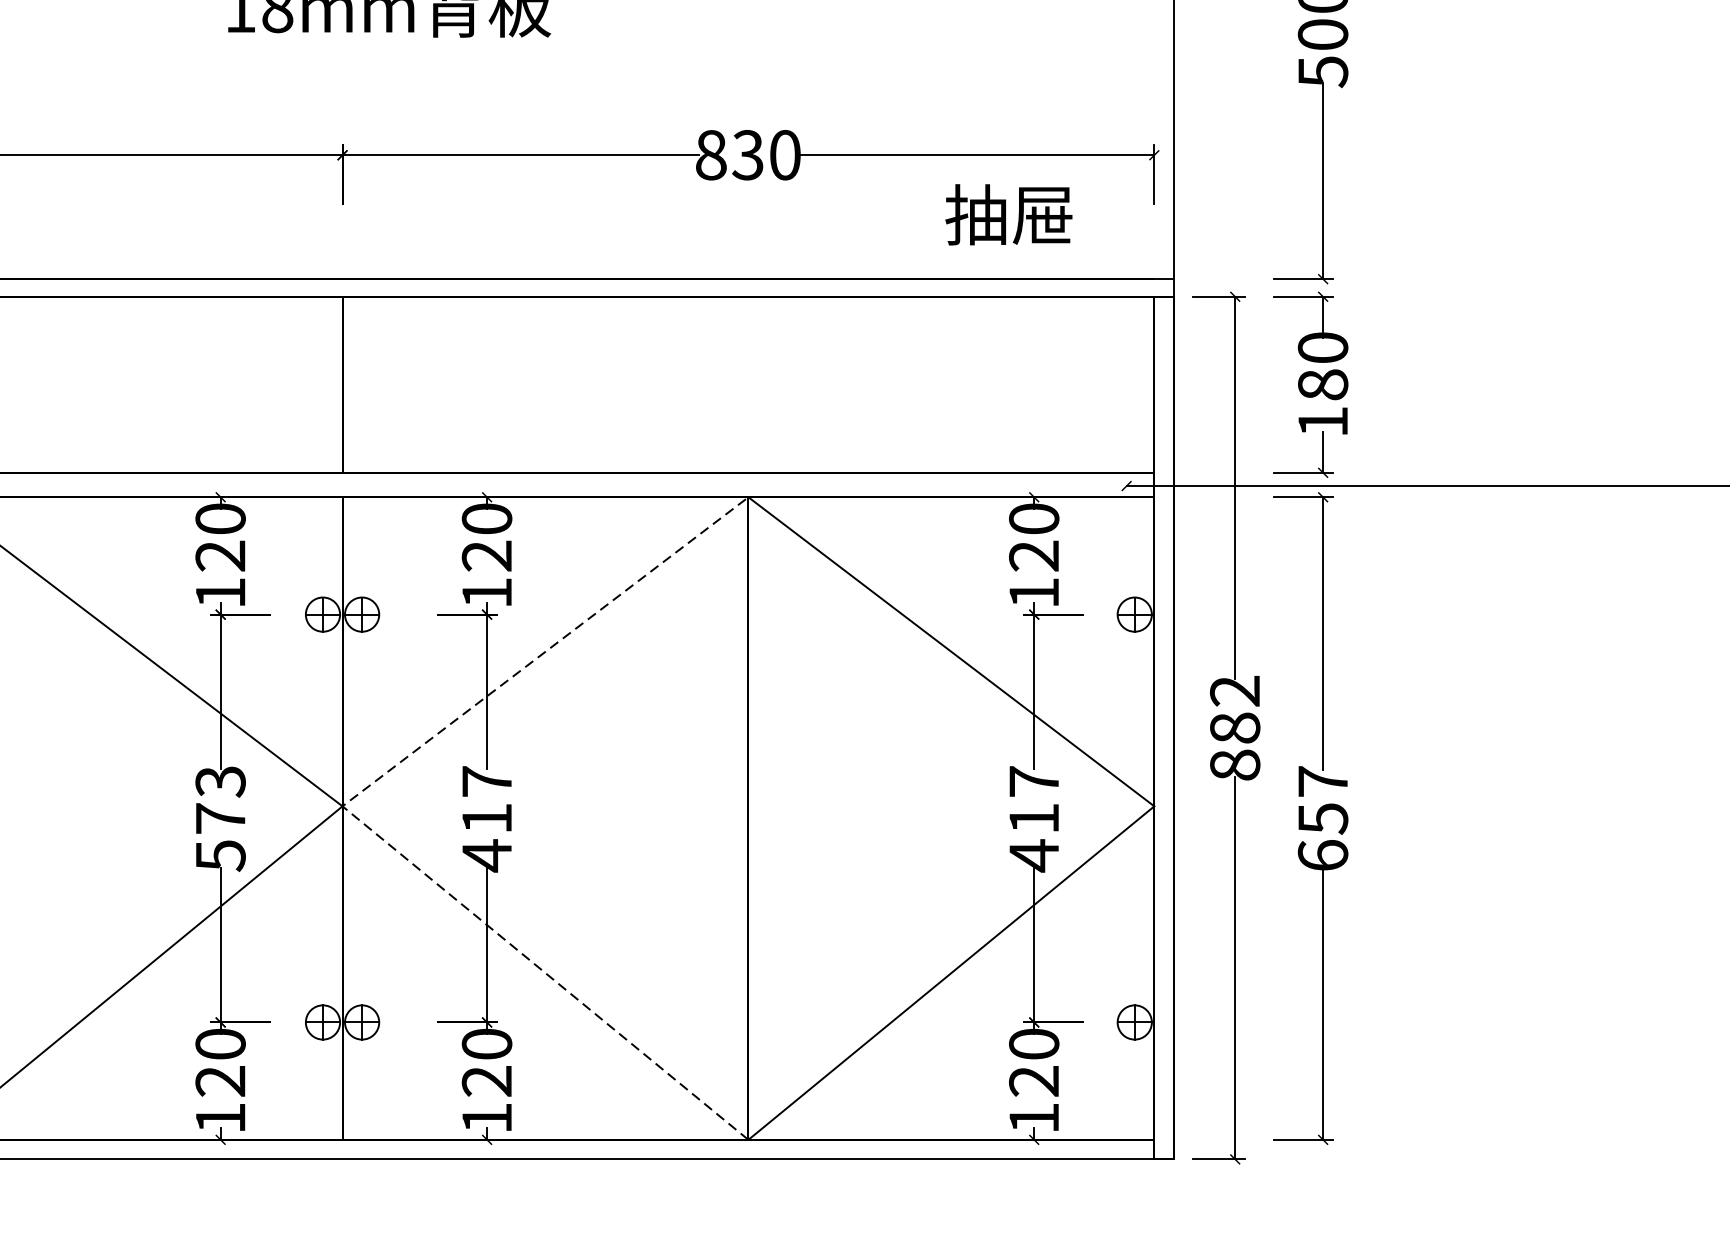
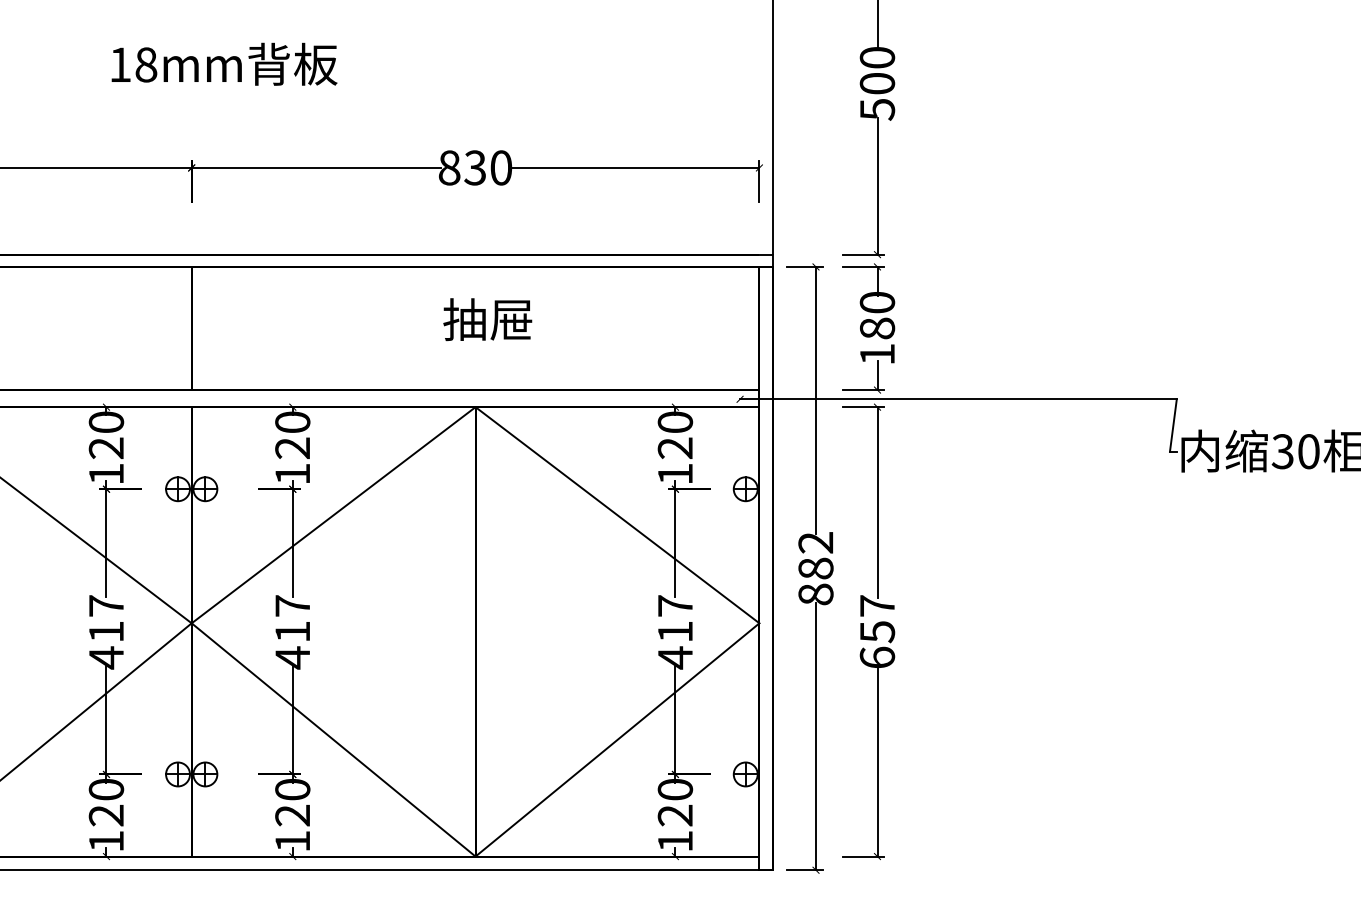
text: (1008, 214) -> (487, 319), moved
line: (347, 810) -> (195, 626), dashed -> solid
text: (220, 819) -> (106, 632), 573 -> 417

